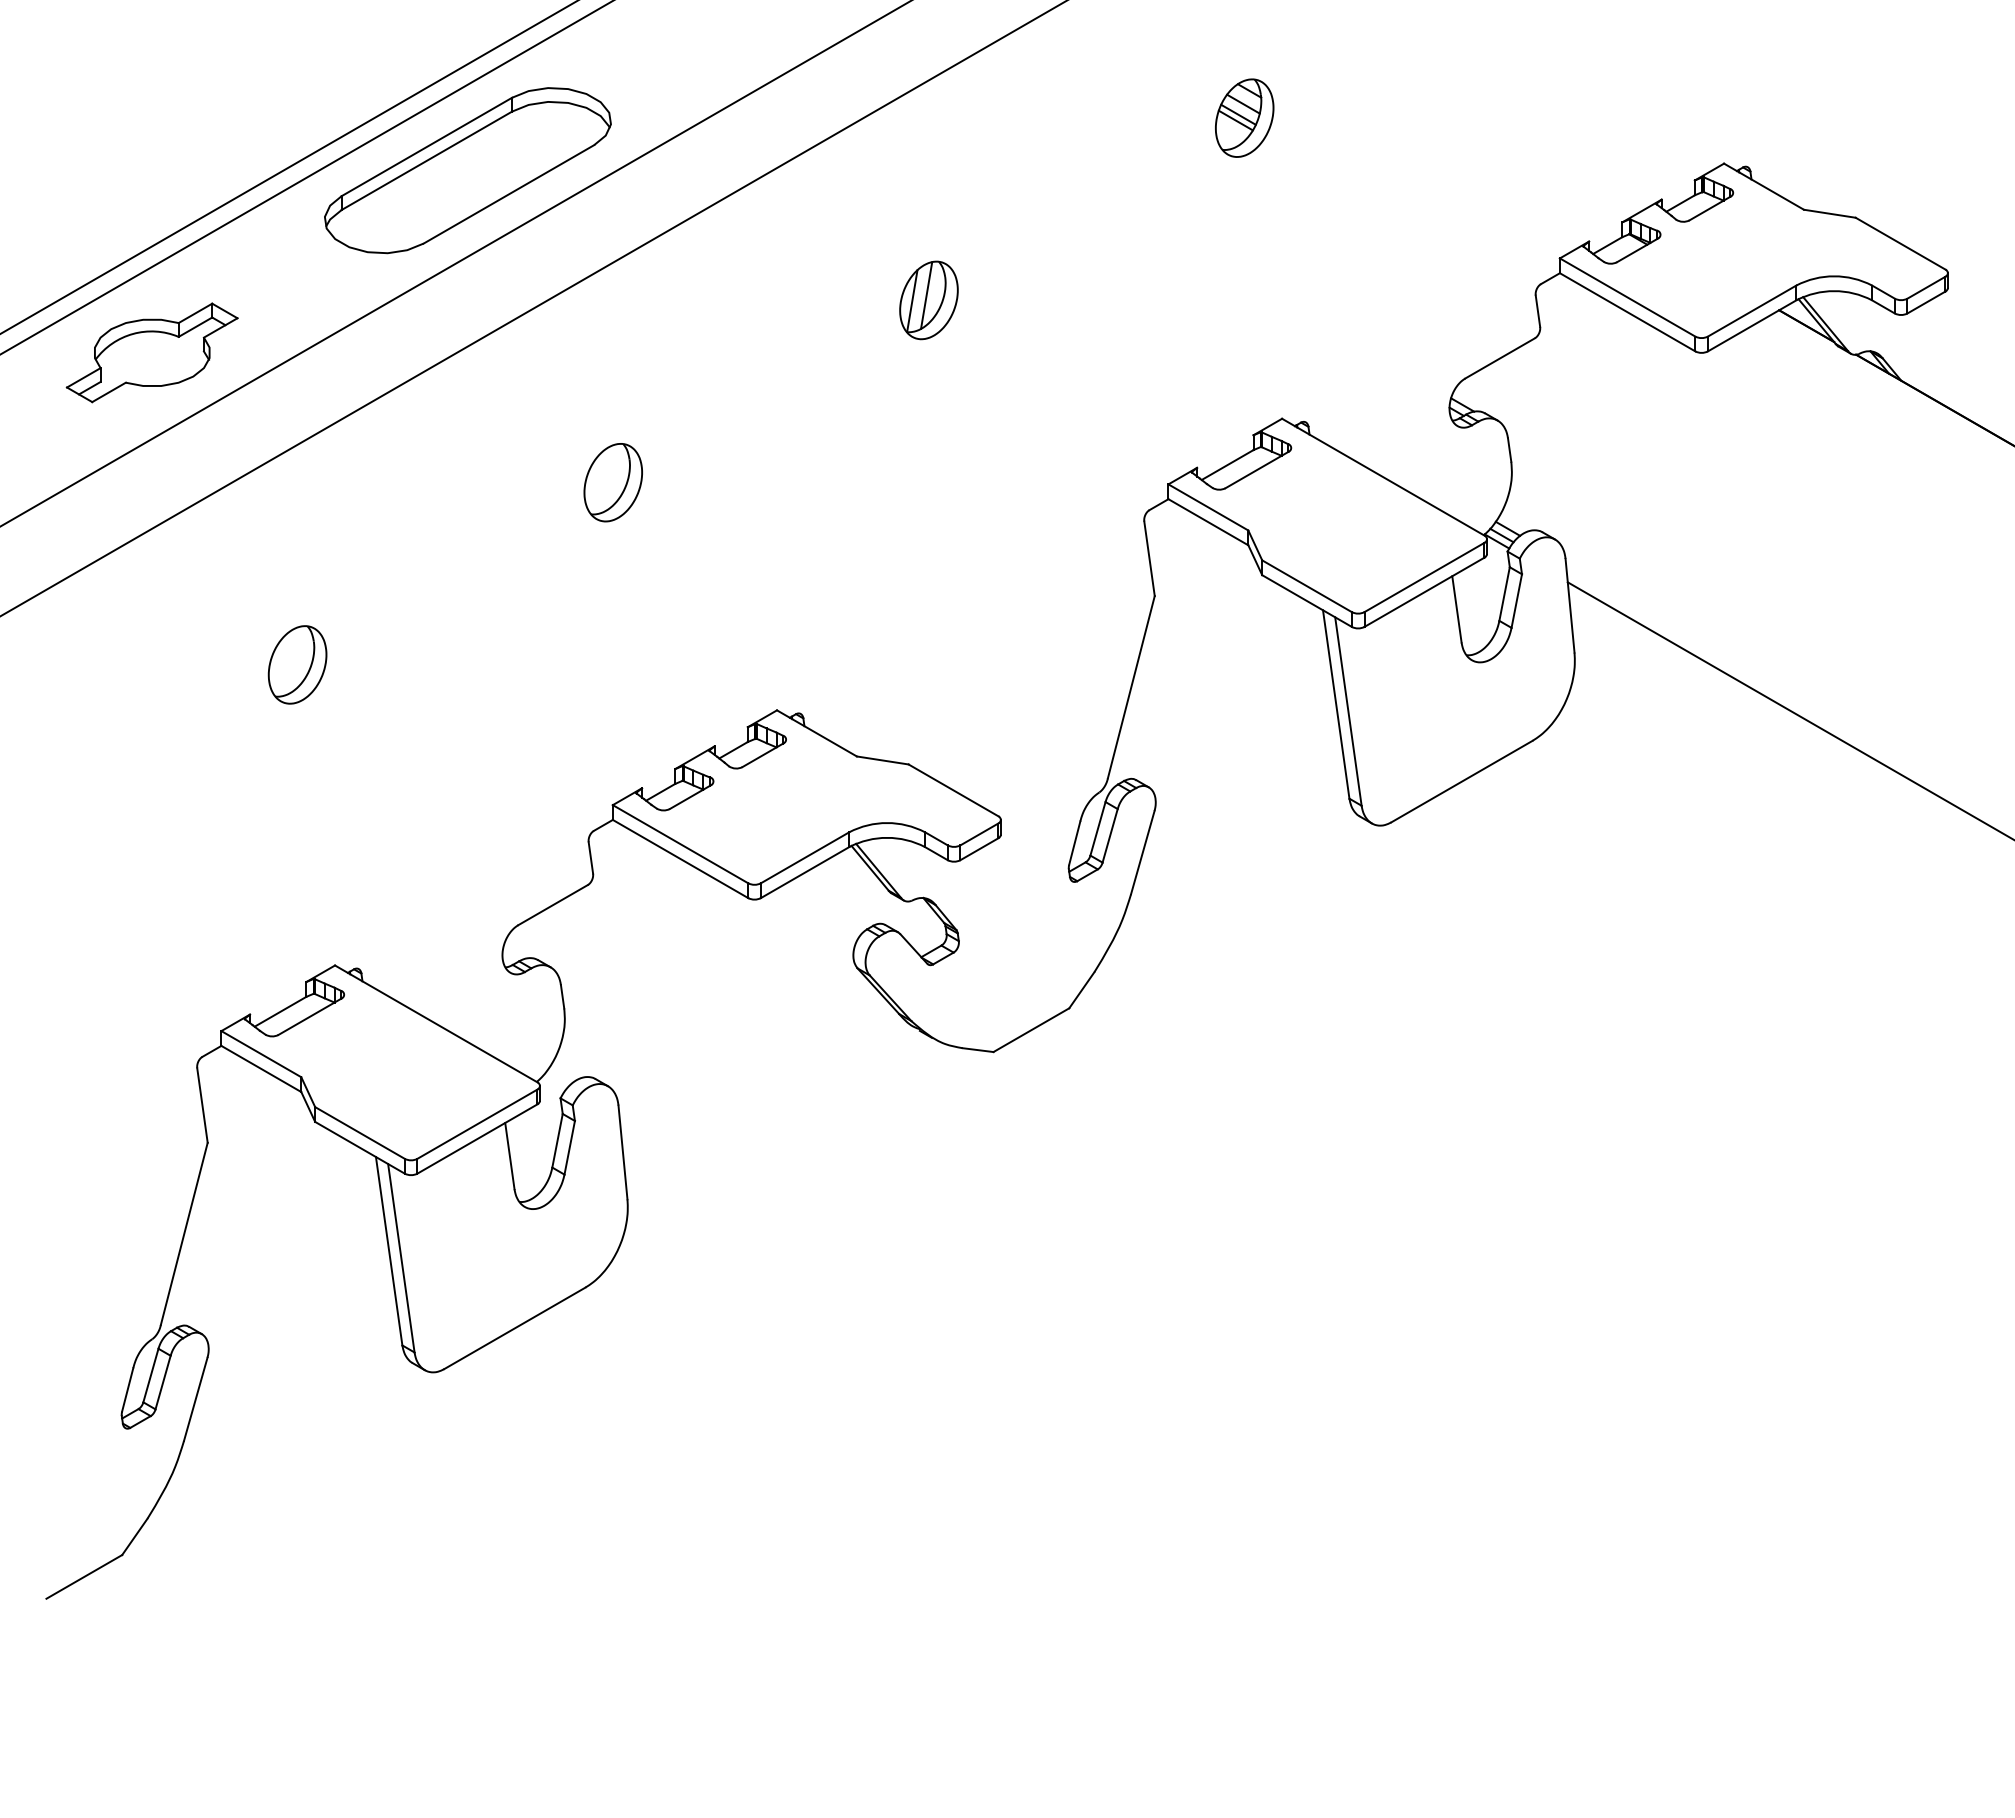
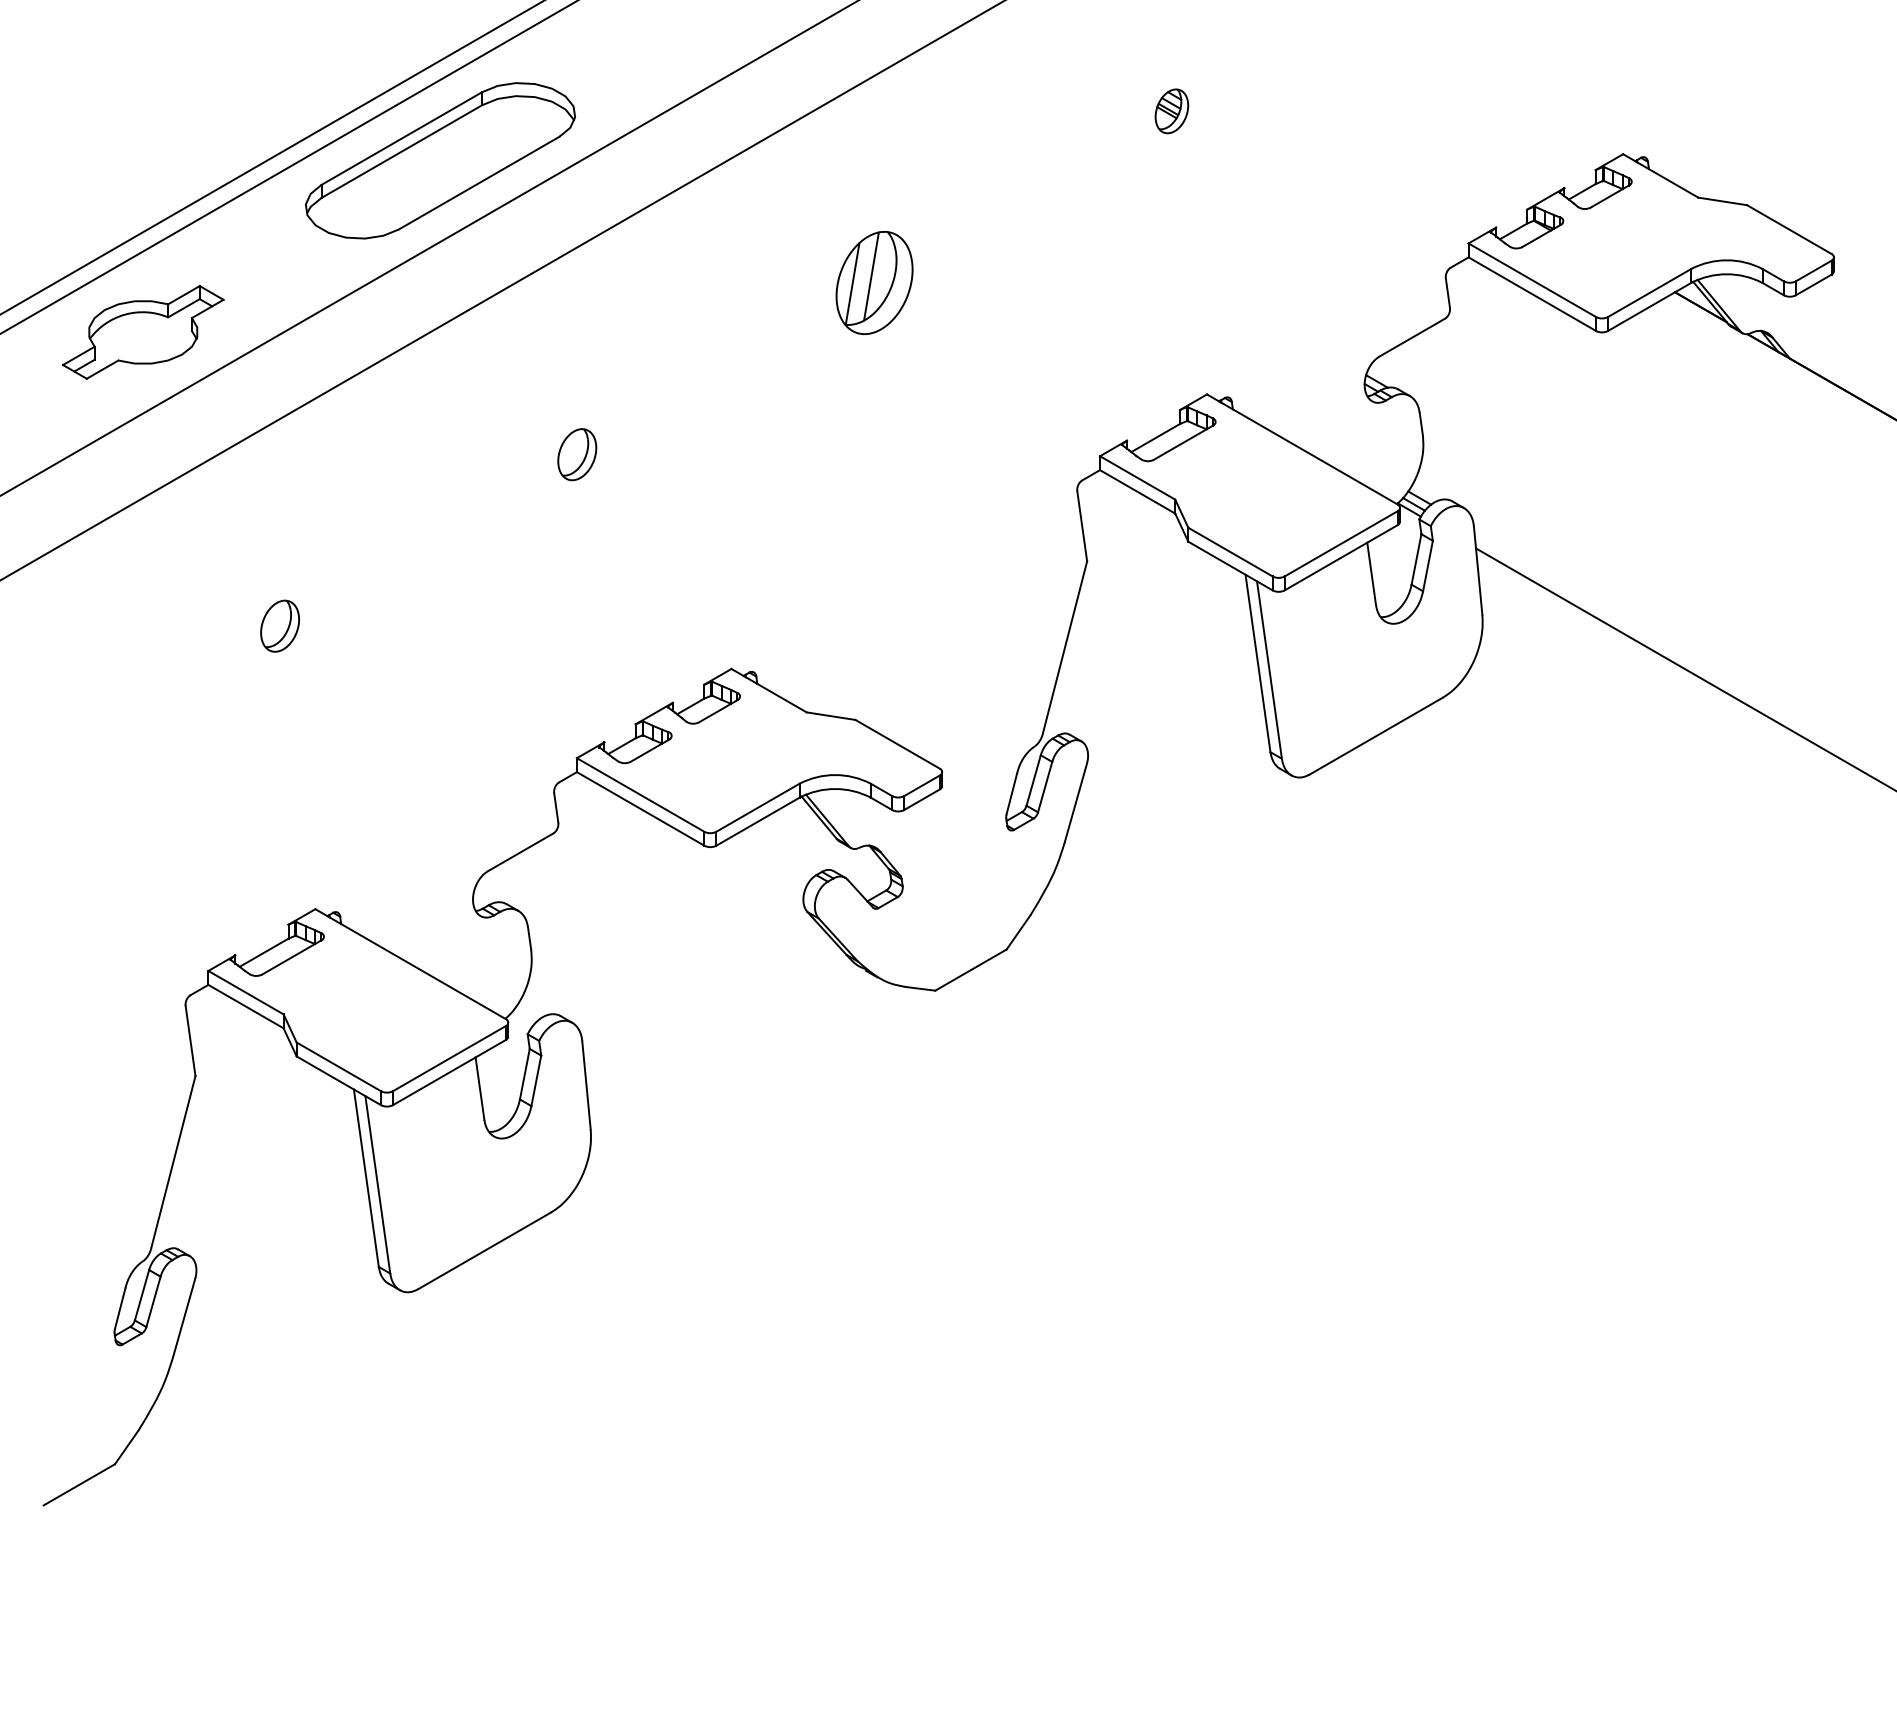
part: (1244, 117) -> (1171, 110), size x0.6
part: (928, 300) -> (874, 283), size x1.4
part: (612, 482) -> (576, 454), size x0.7
part: (297, 664) -> (280, 625), size x0.7

